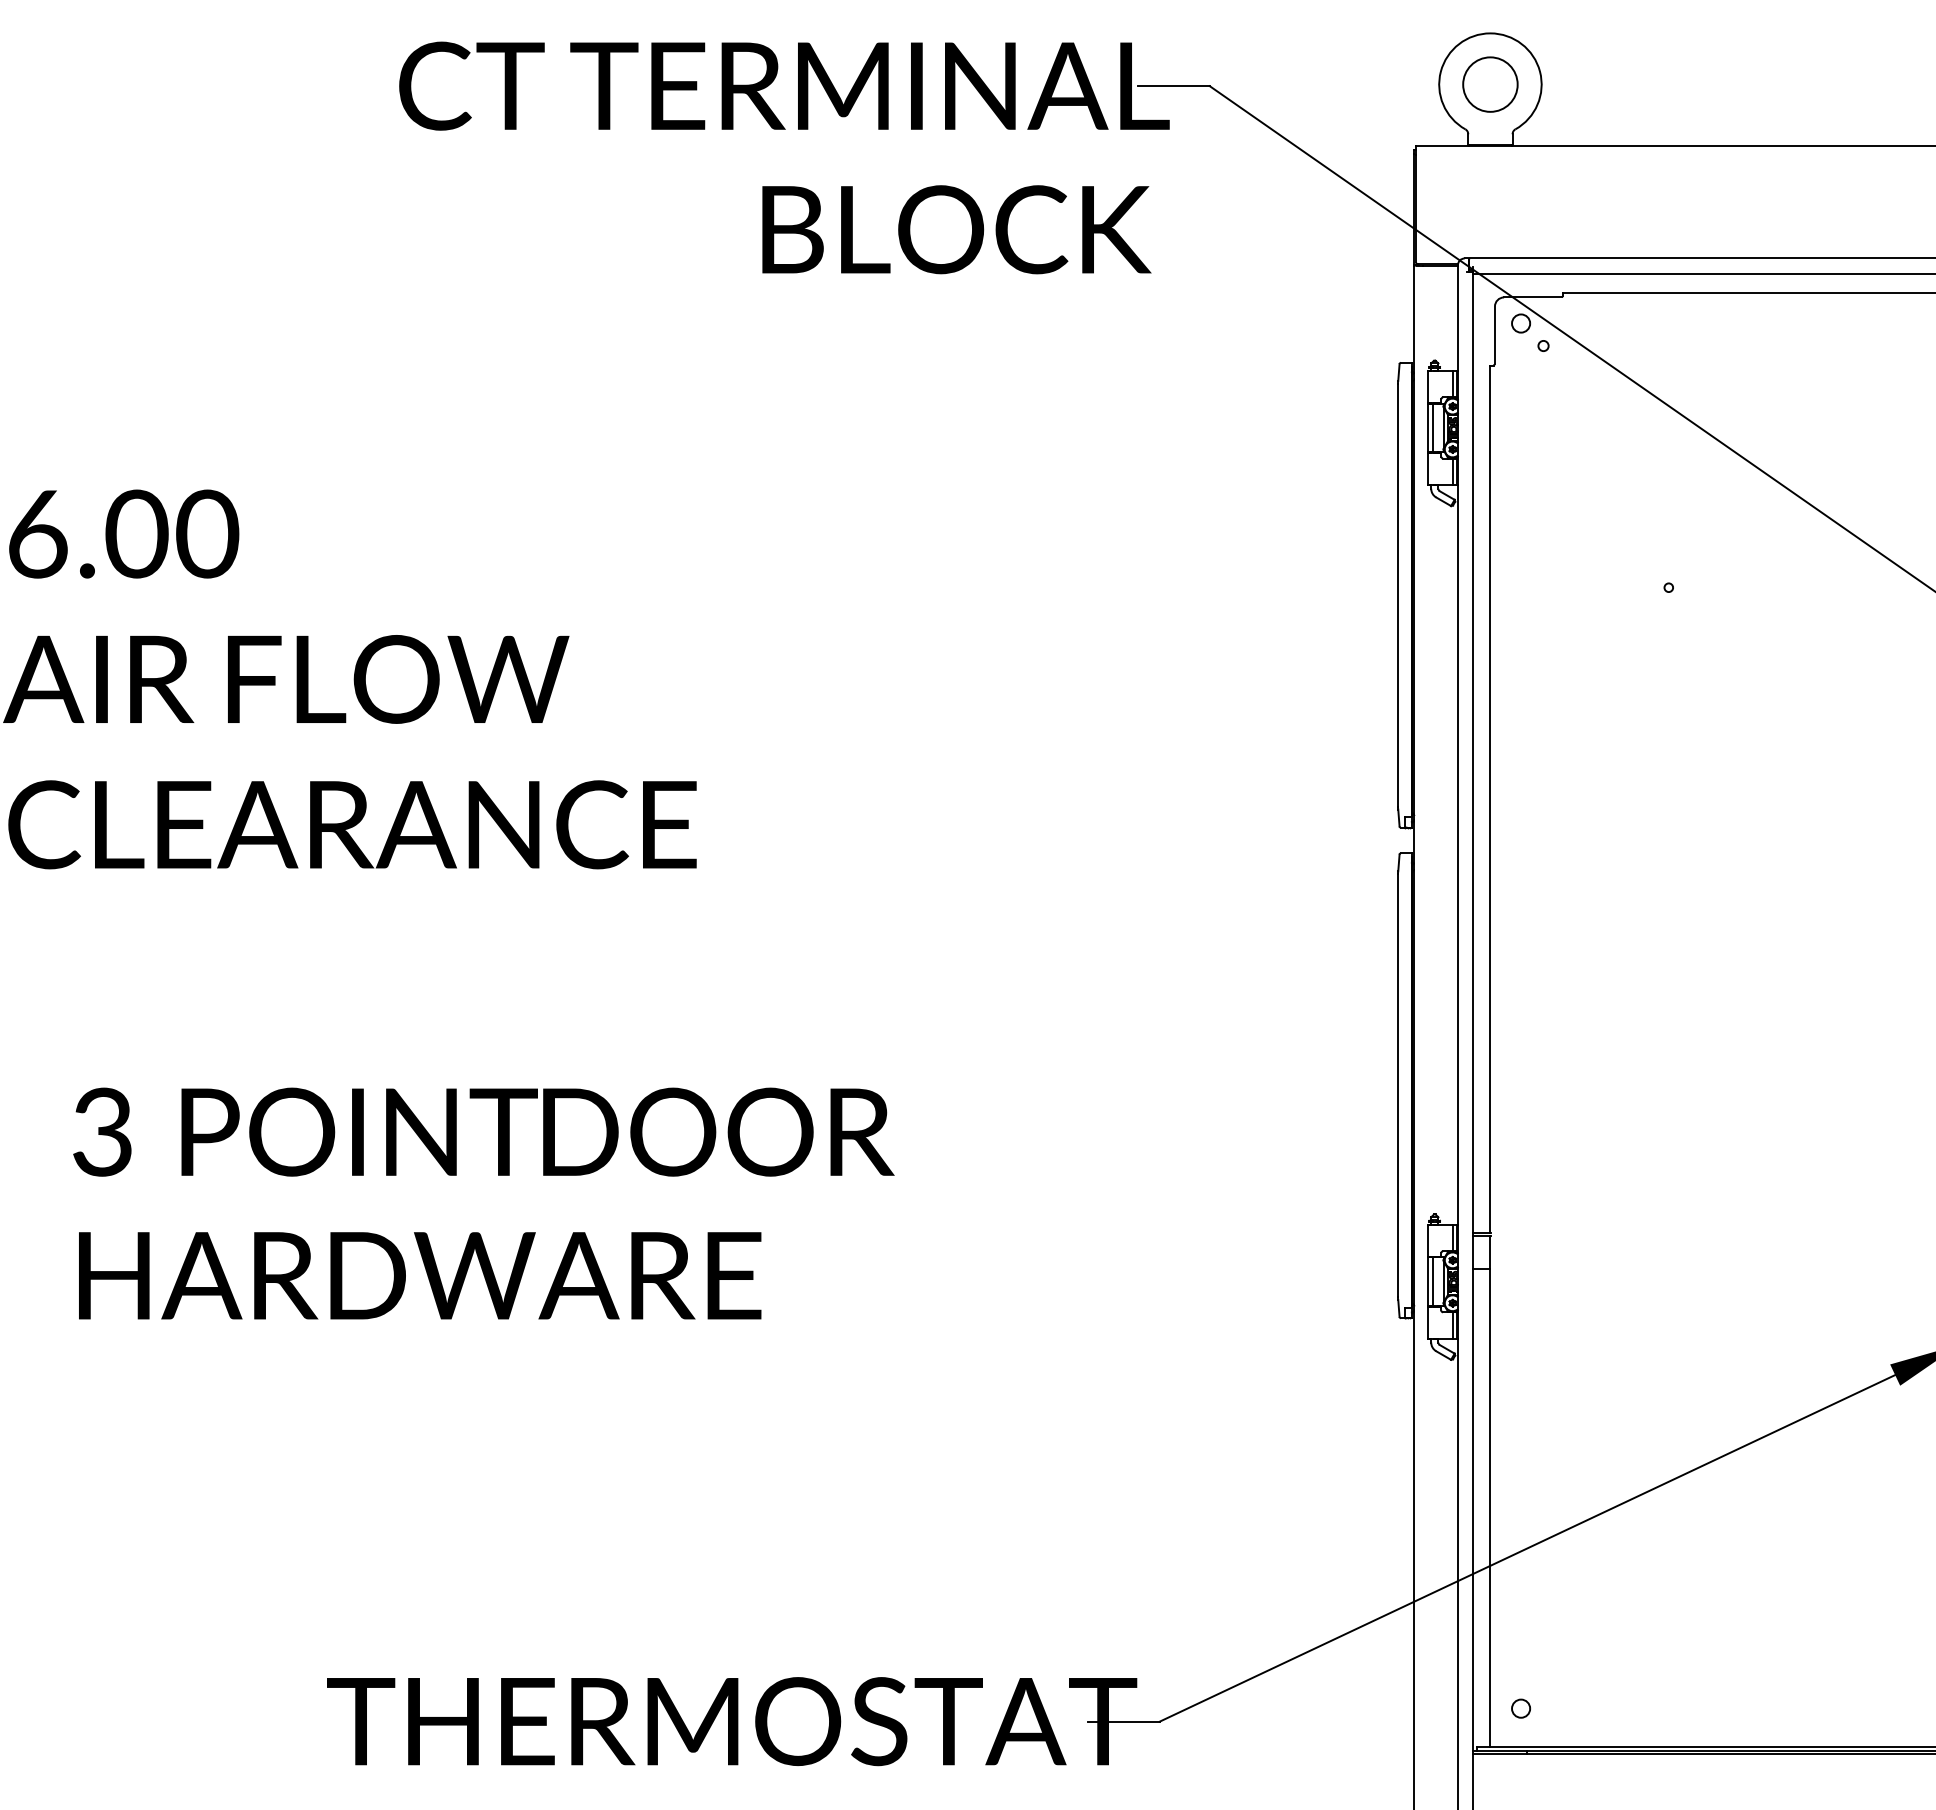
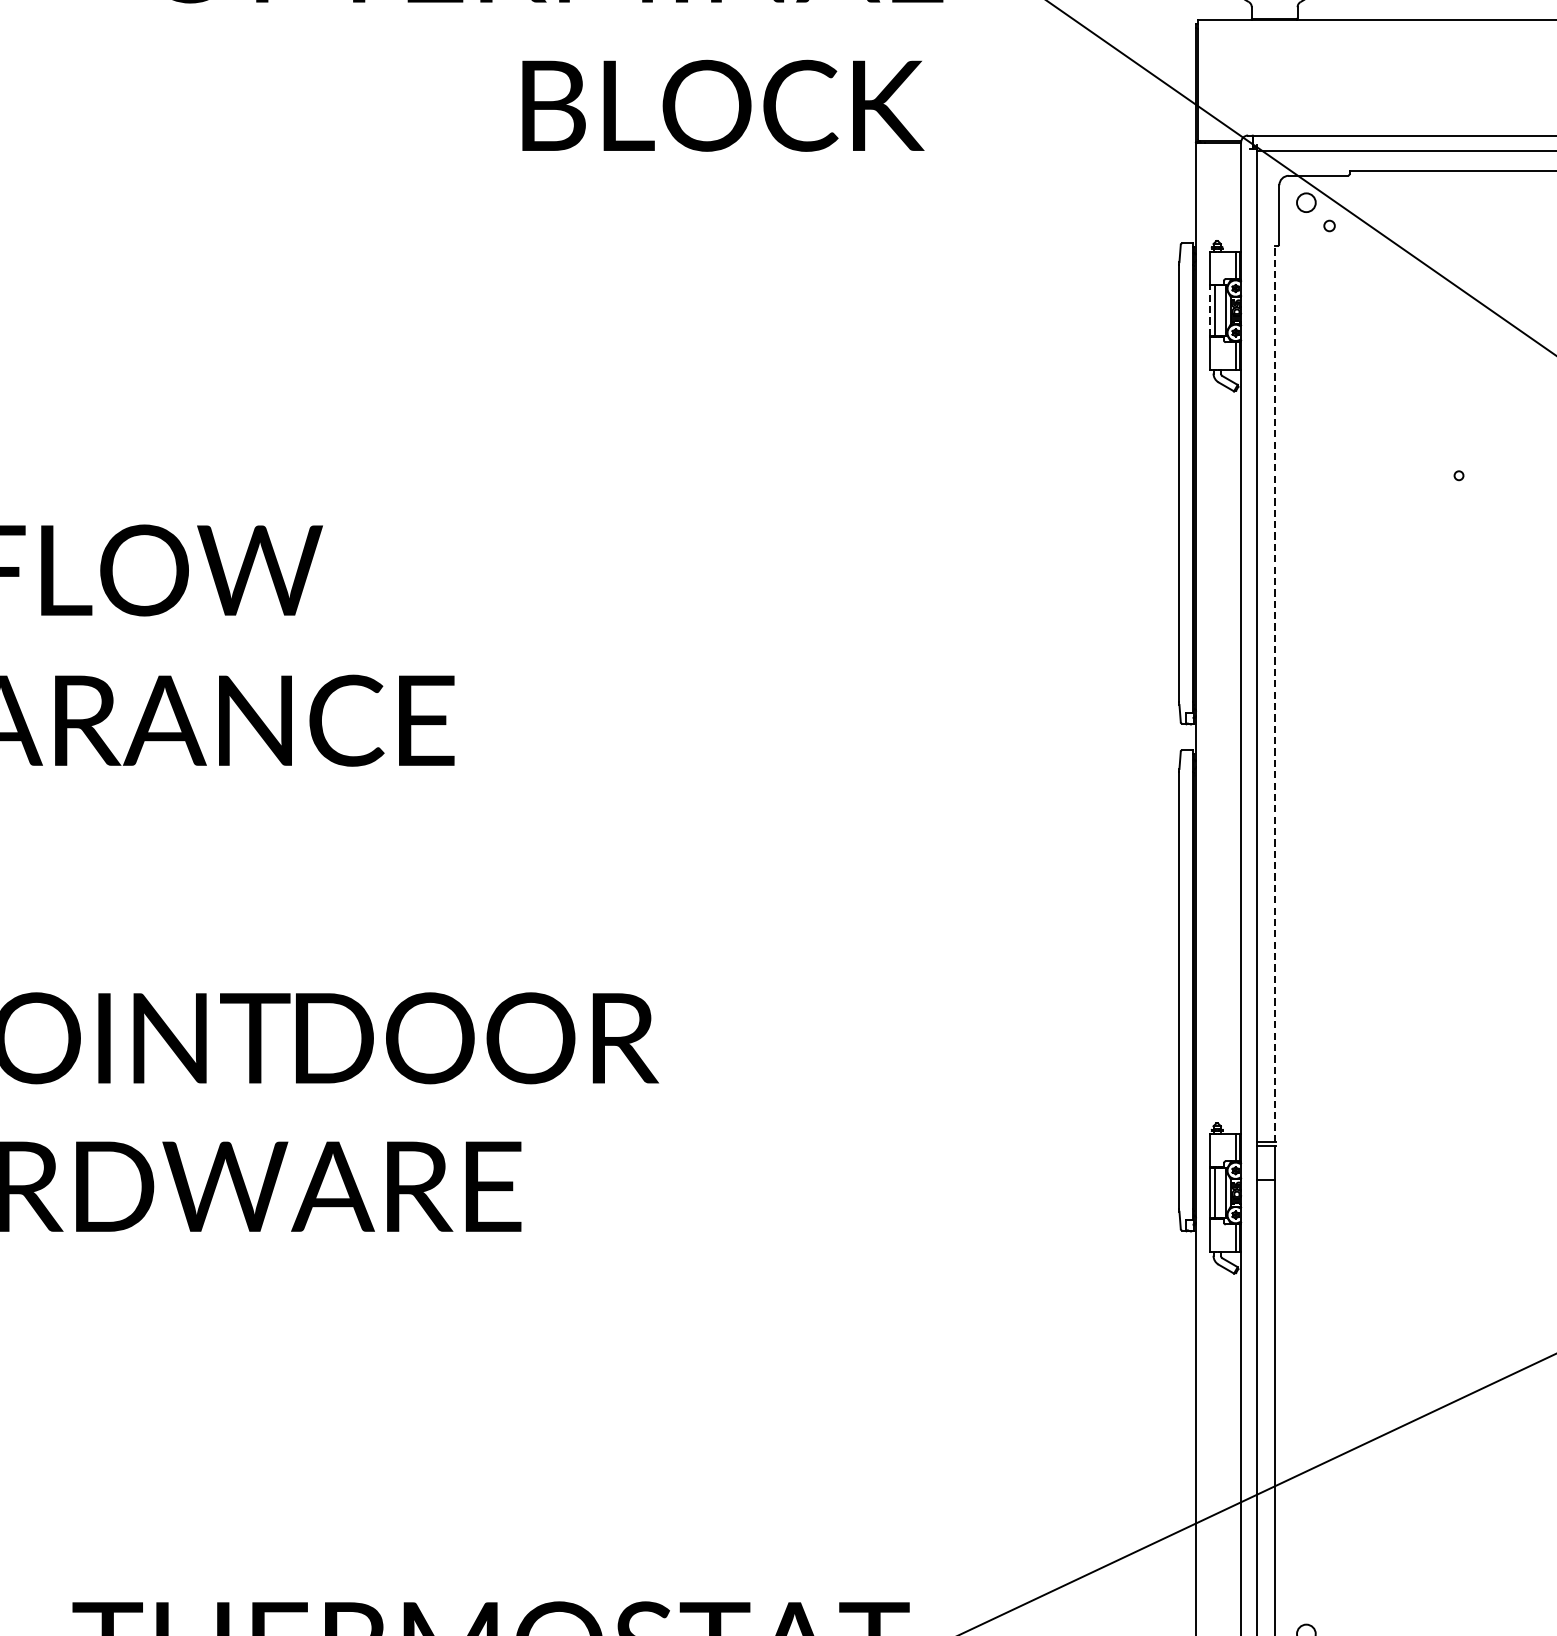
line: (1427, 427) -> (1209, 310), solid -> dashed
line: (1490, 799) -> (1274, 694), solid -> dashed

